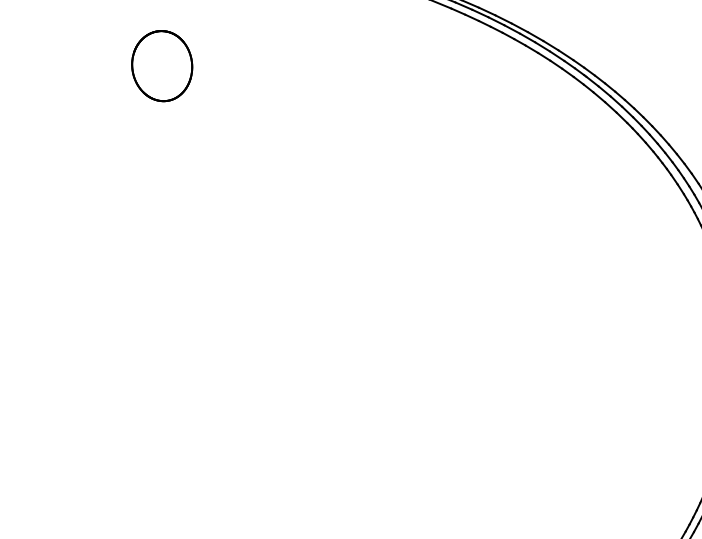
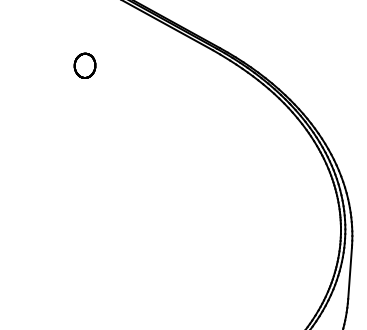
part: (160, 65) -> (84, 65), size x0.7

